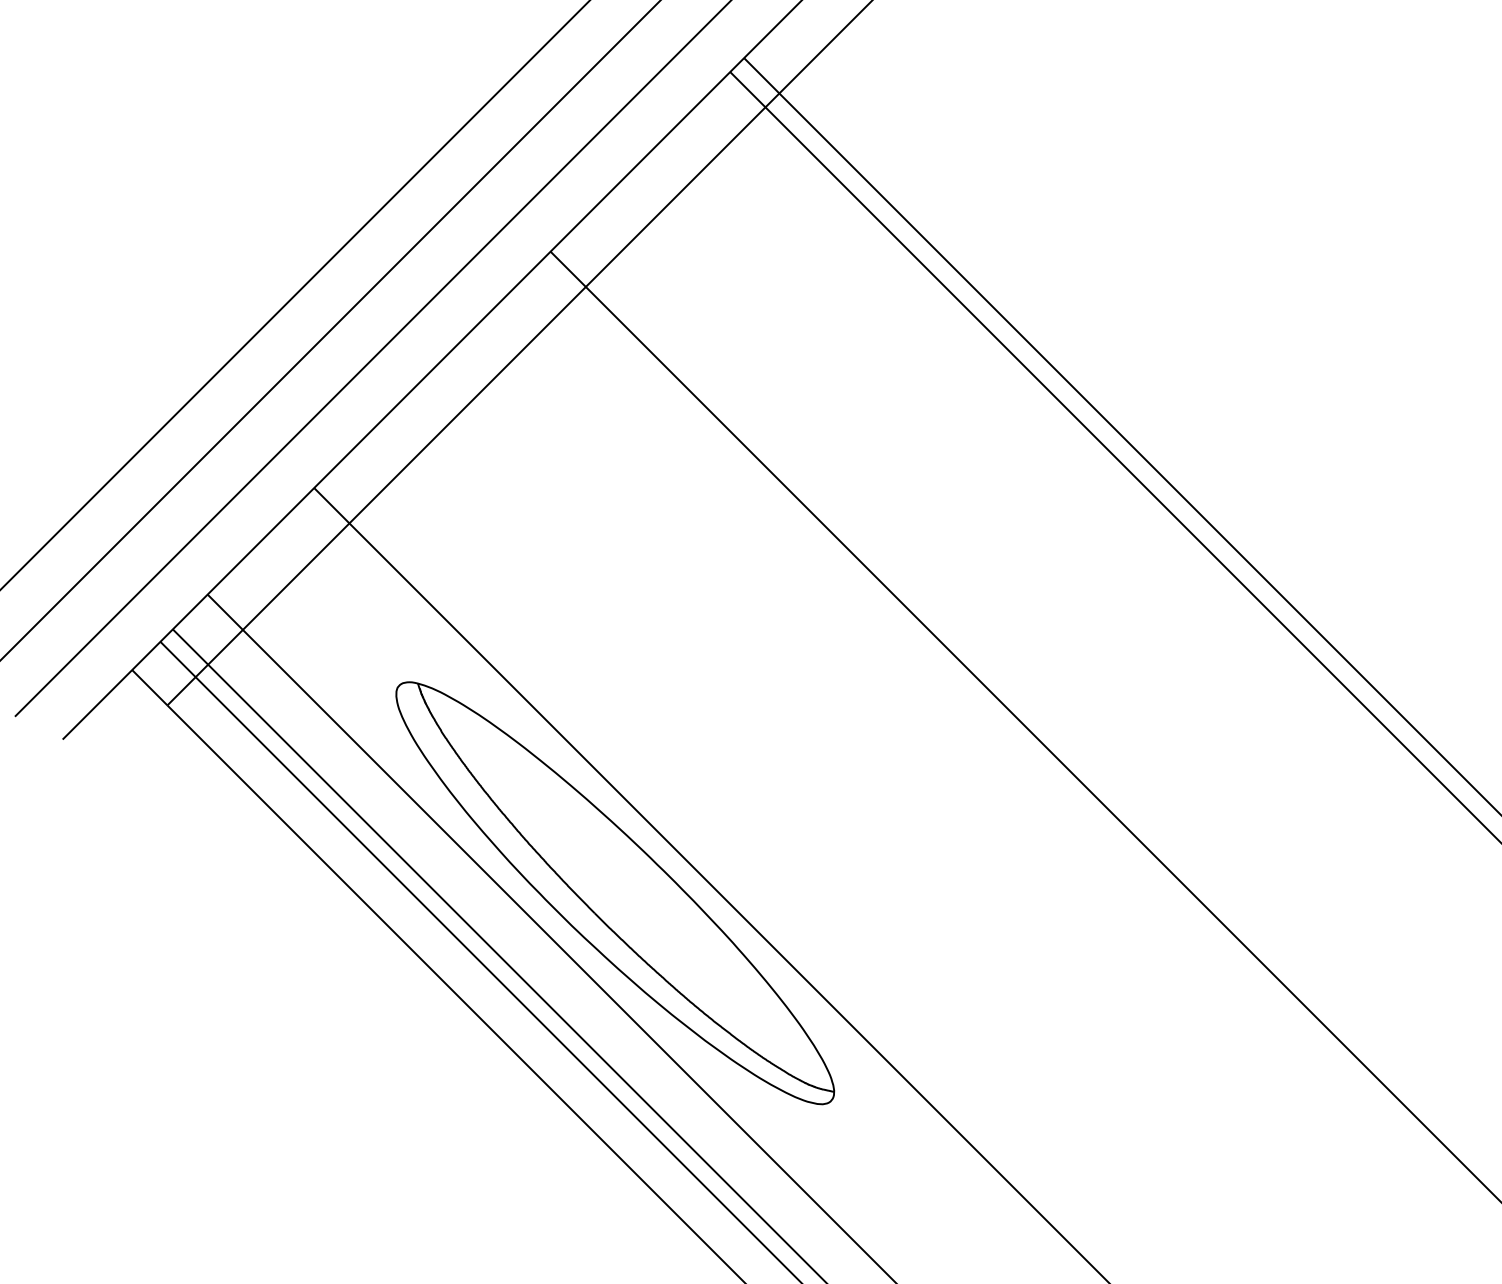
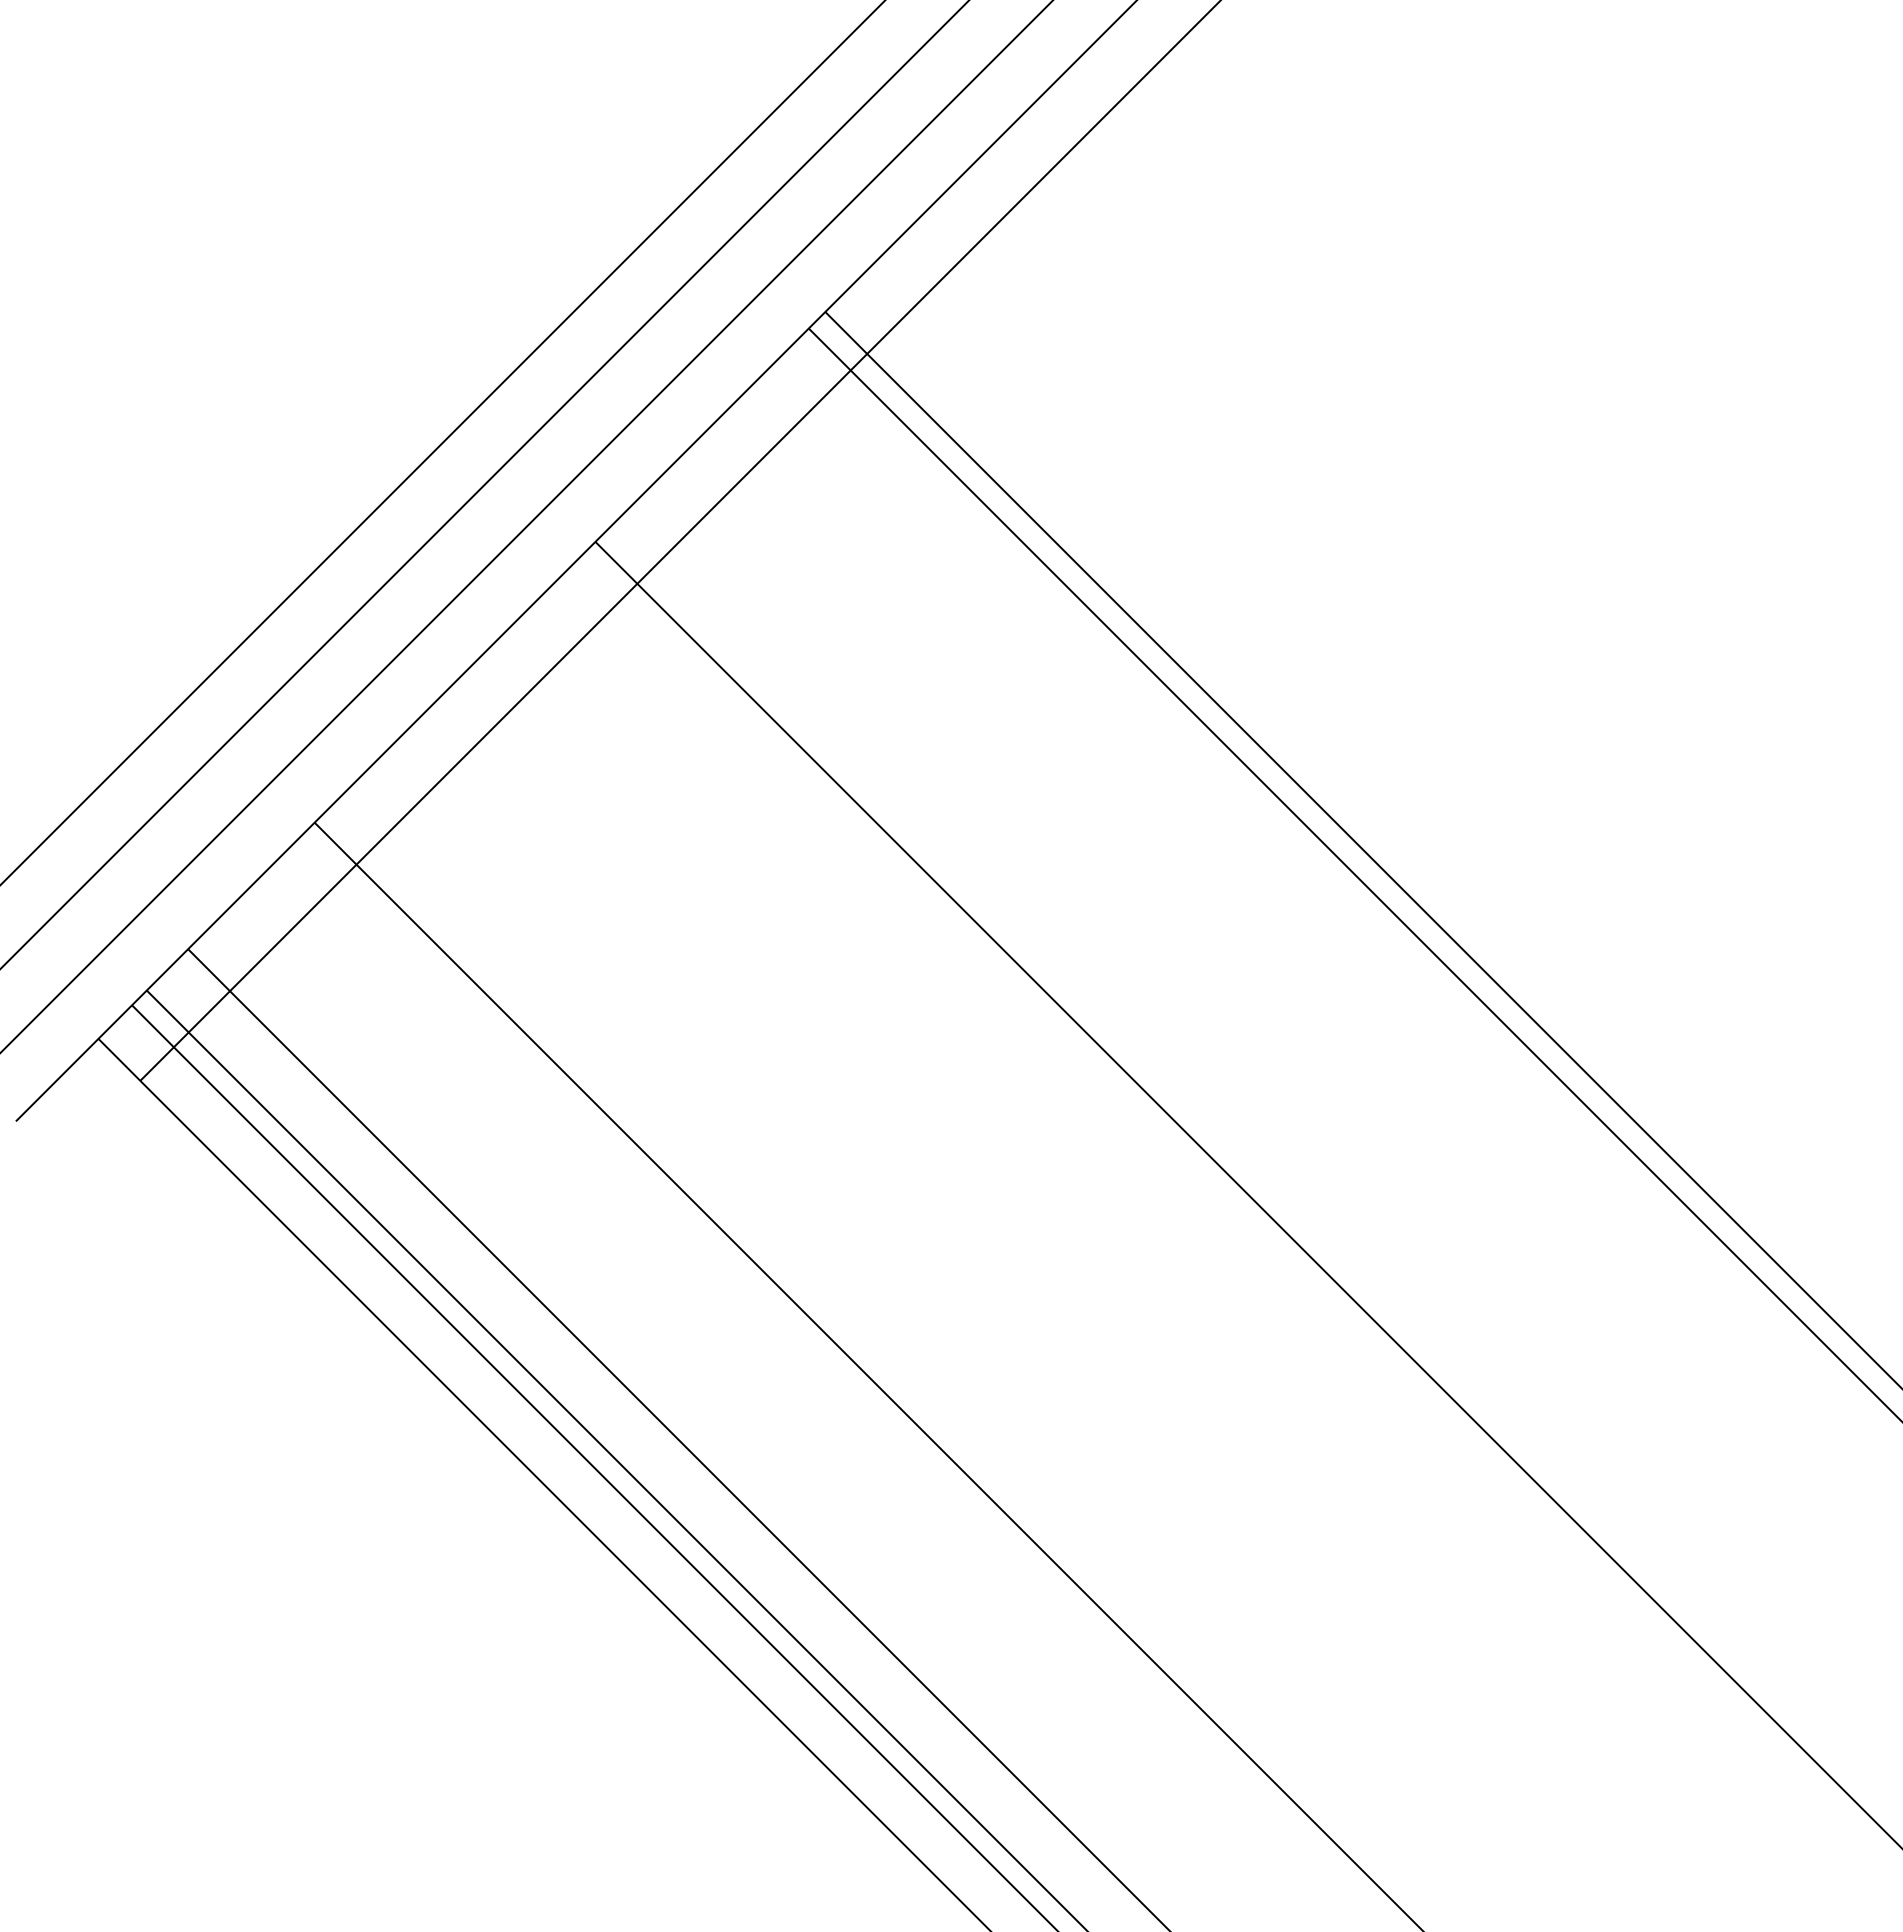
part: (615, 892) -> (672, 1303), removed

